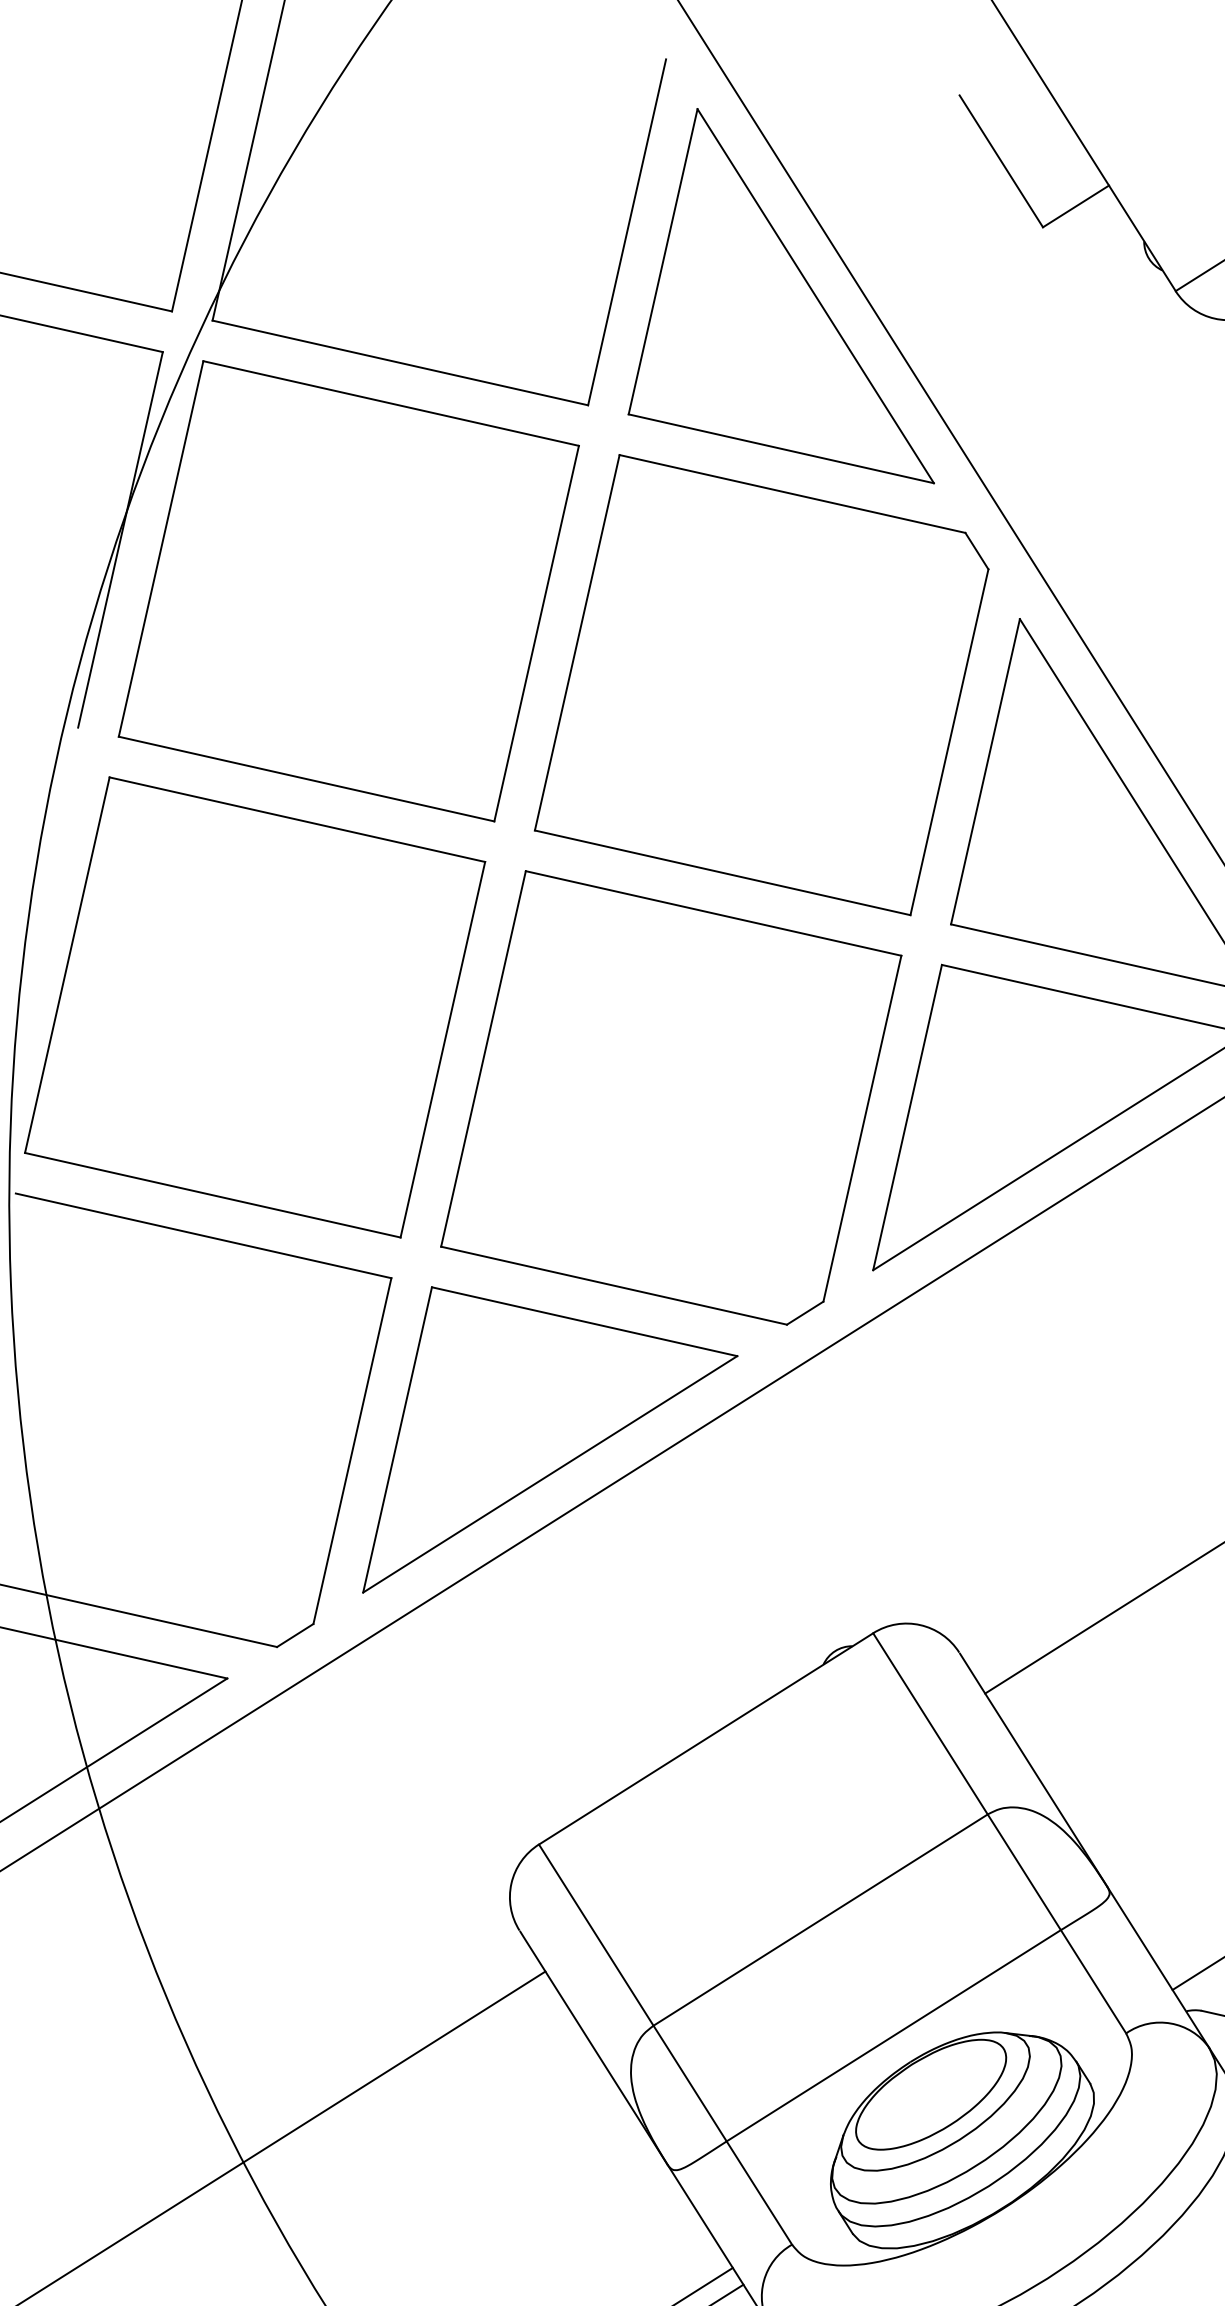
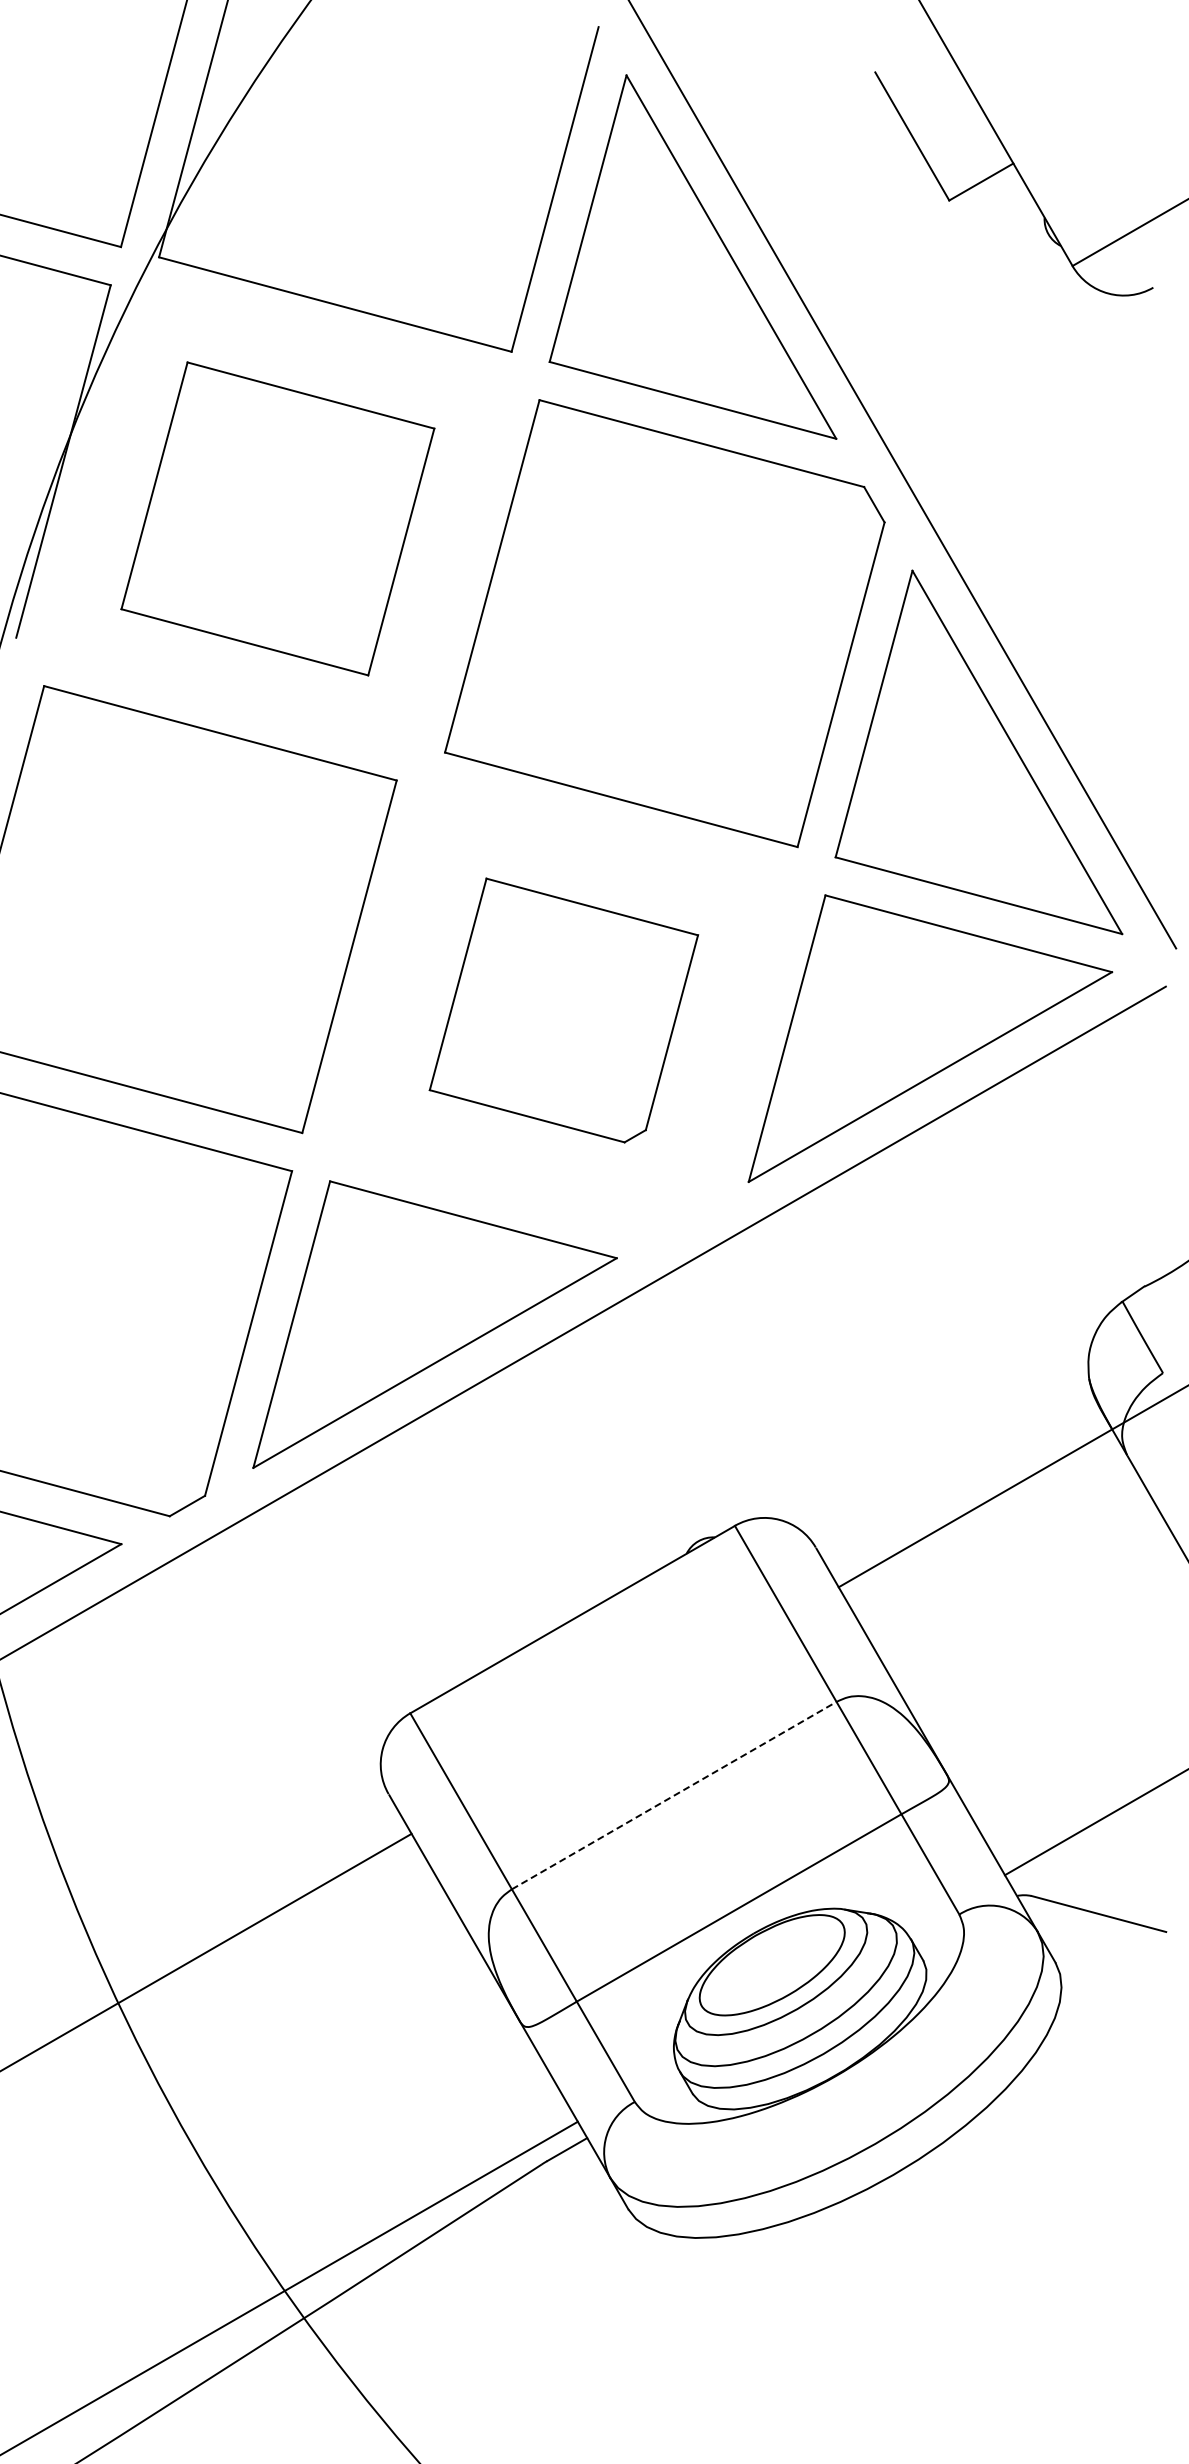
part: (348, 590) -> (277, 518), size x0.7
part: (670, 1097) -> (563, 1010), size x0.6
line: (820, 1919) -> (674, 1795), solid -> dashed

